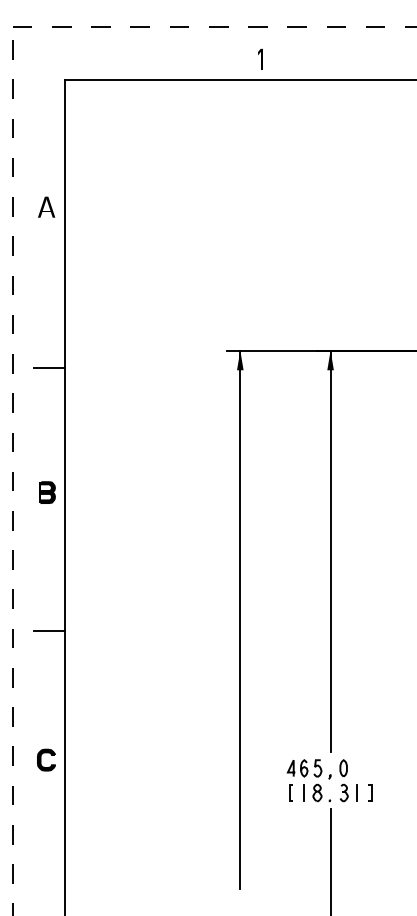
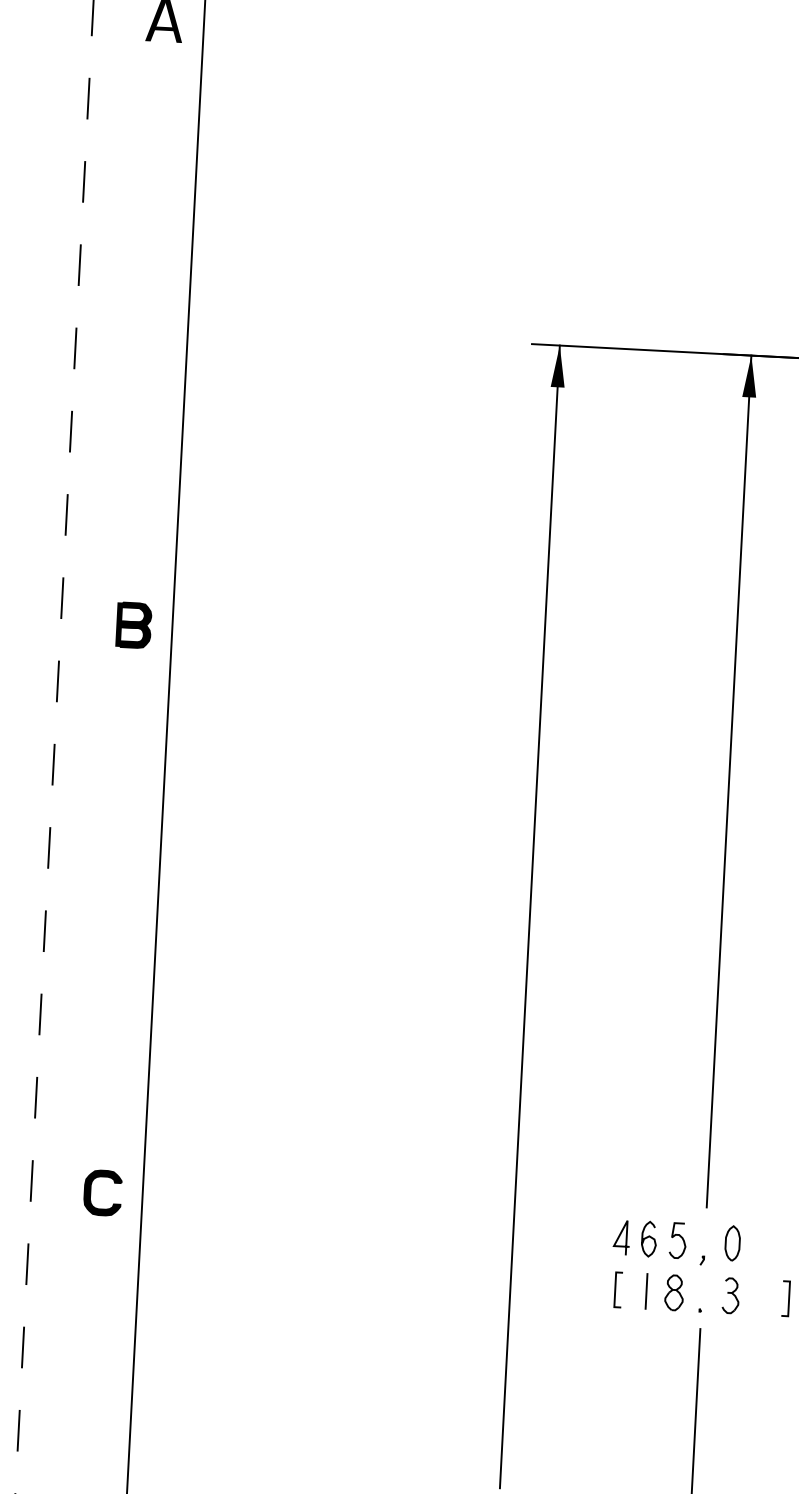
line: (49, 368) -> (152, 362), removed
line: (49, 630) -> (123, 918), removed
line: (356, 792) -> (757, 1296), removed

